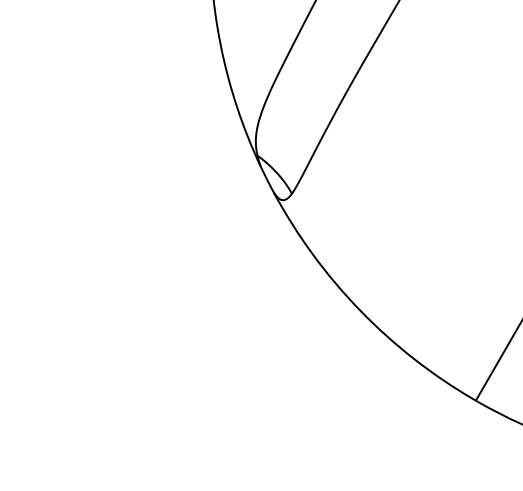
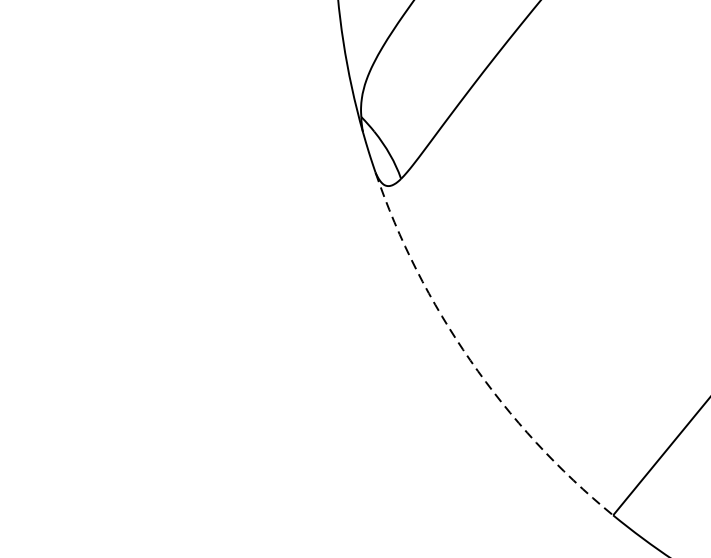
arc: (360, 310) -> (470, 360), solid -> dashed

